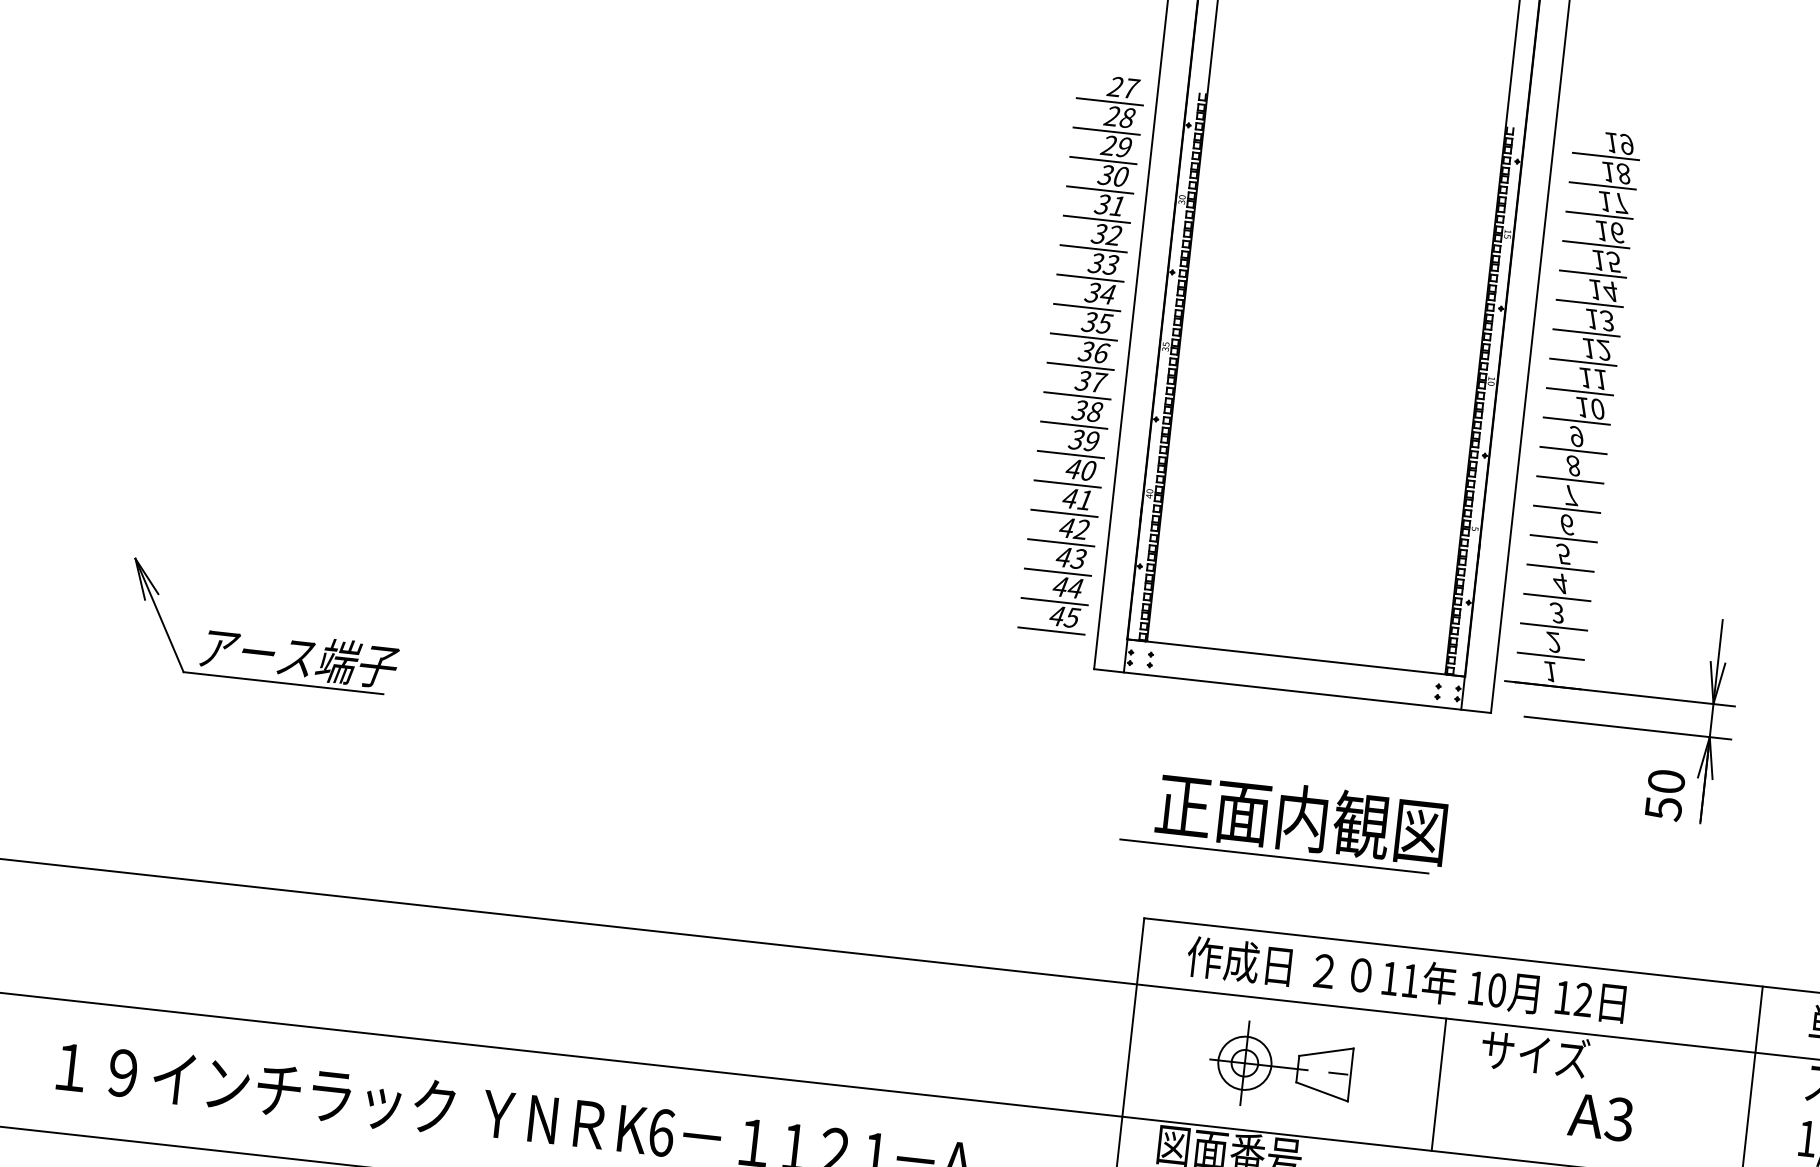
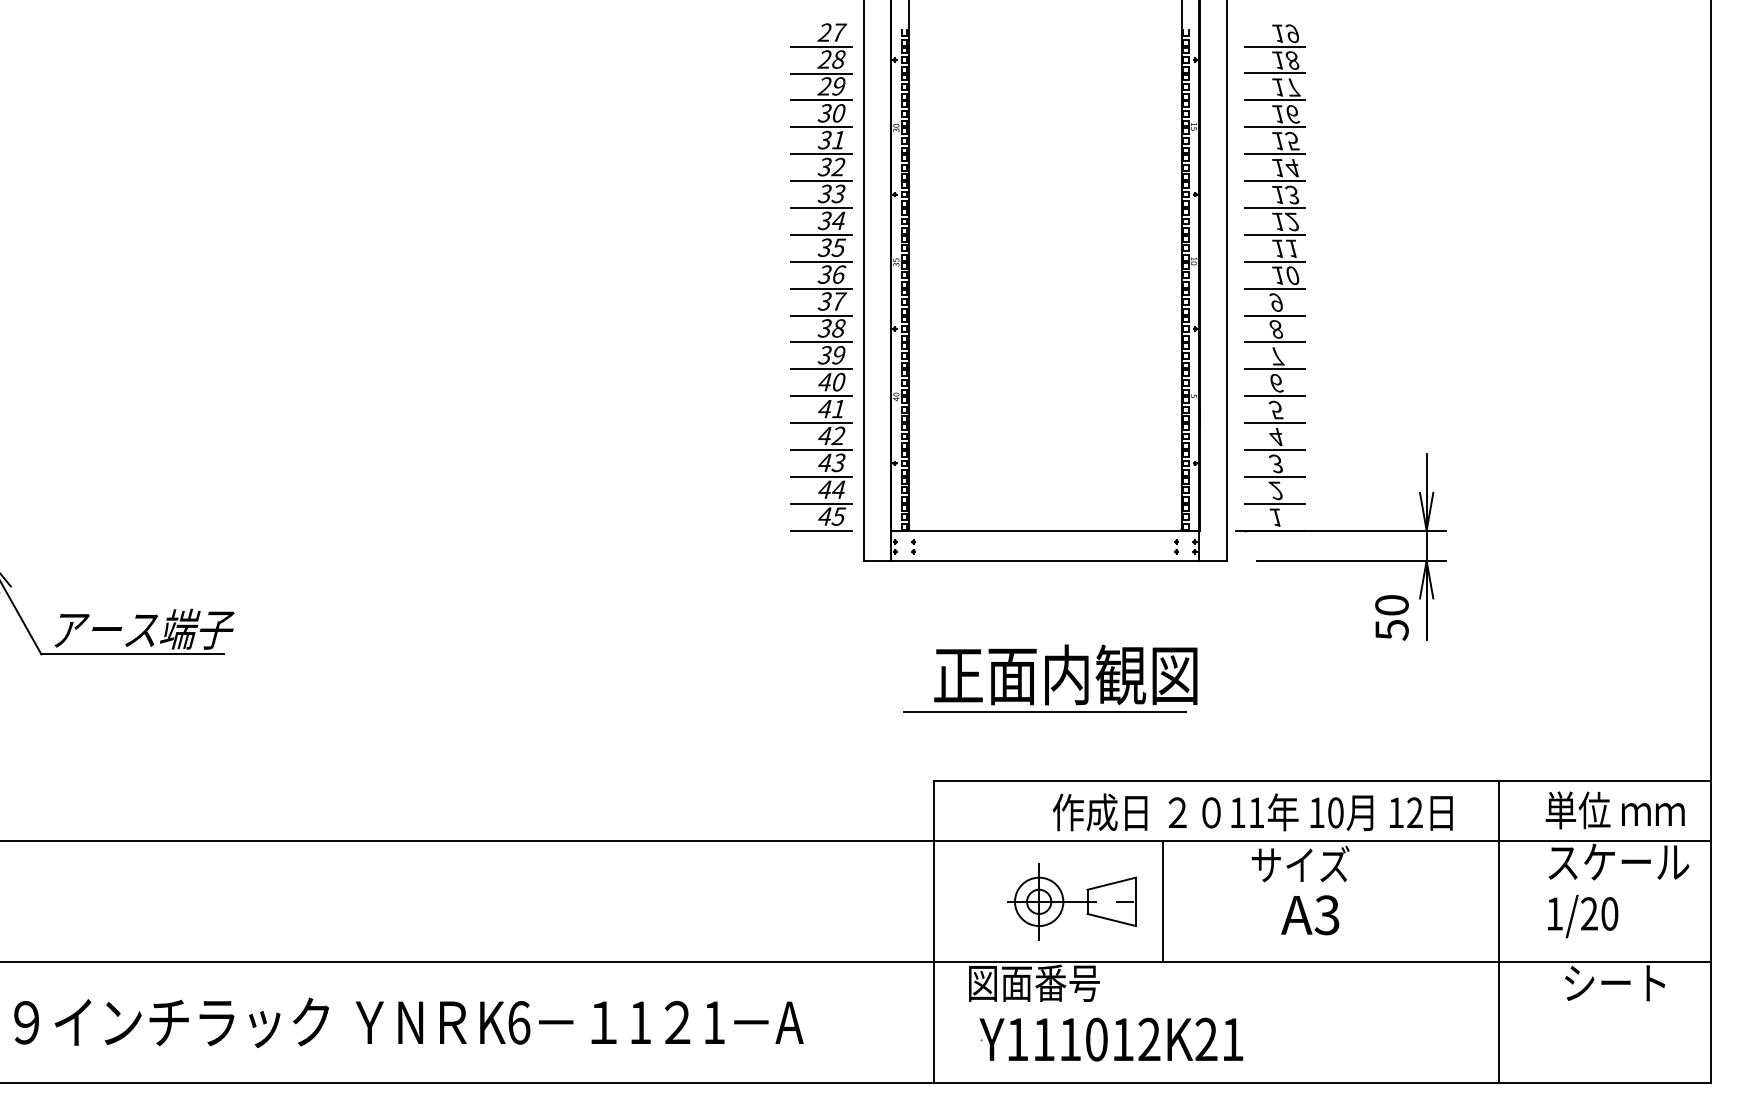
text: (1406, 979) -> (1252, 812), moved
line: (1438, 1084) -> (1162, 901), moved
text: (1601, 1117) -> (1310, 915), moved

